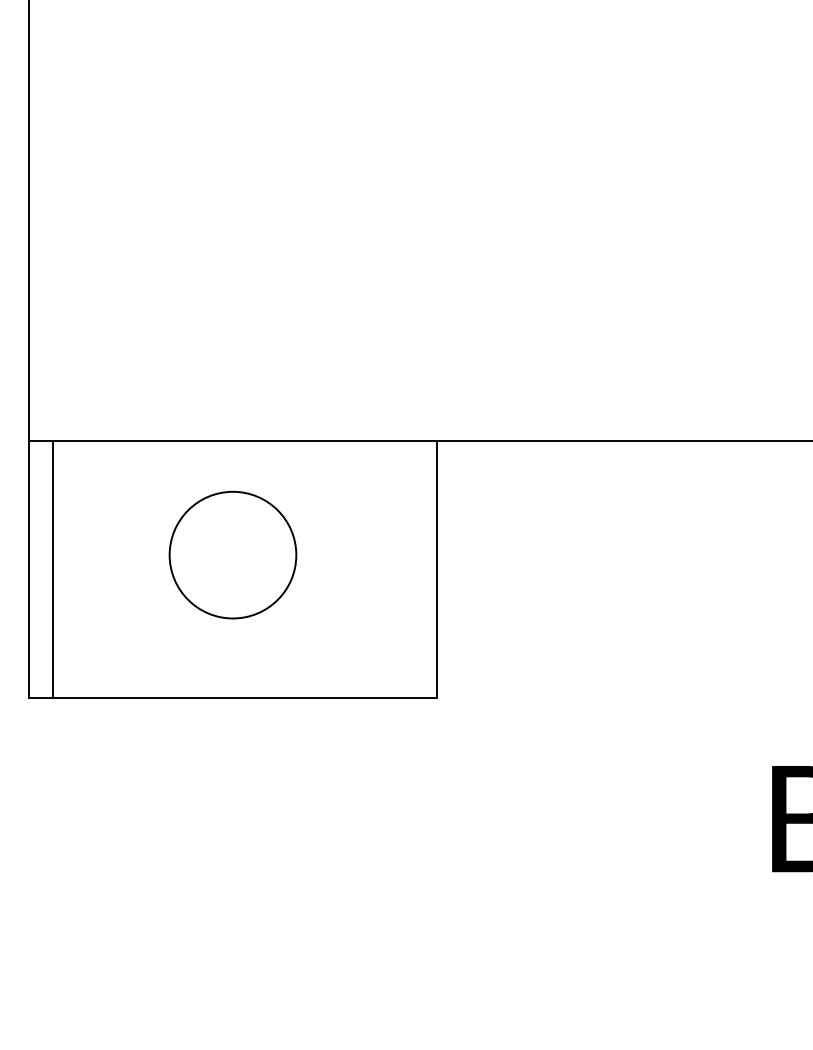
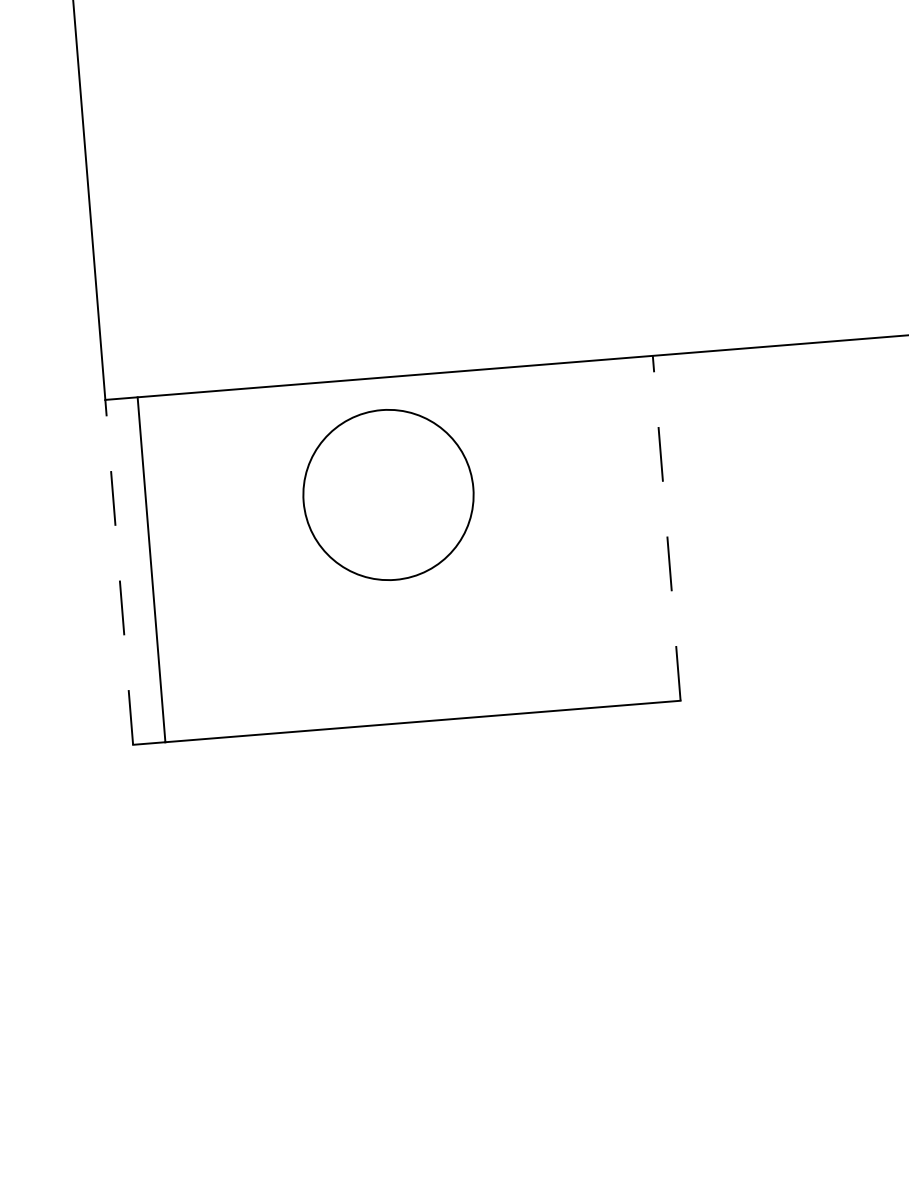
circle: (232, 554) -> (387, 494), moved
line: (28, 569) -> (118, 572), solid -> dashed
line: (437, 569) -> (666, 528), solid -> dashed

